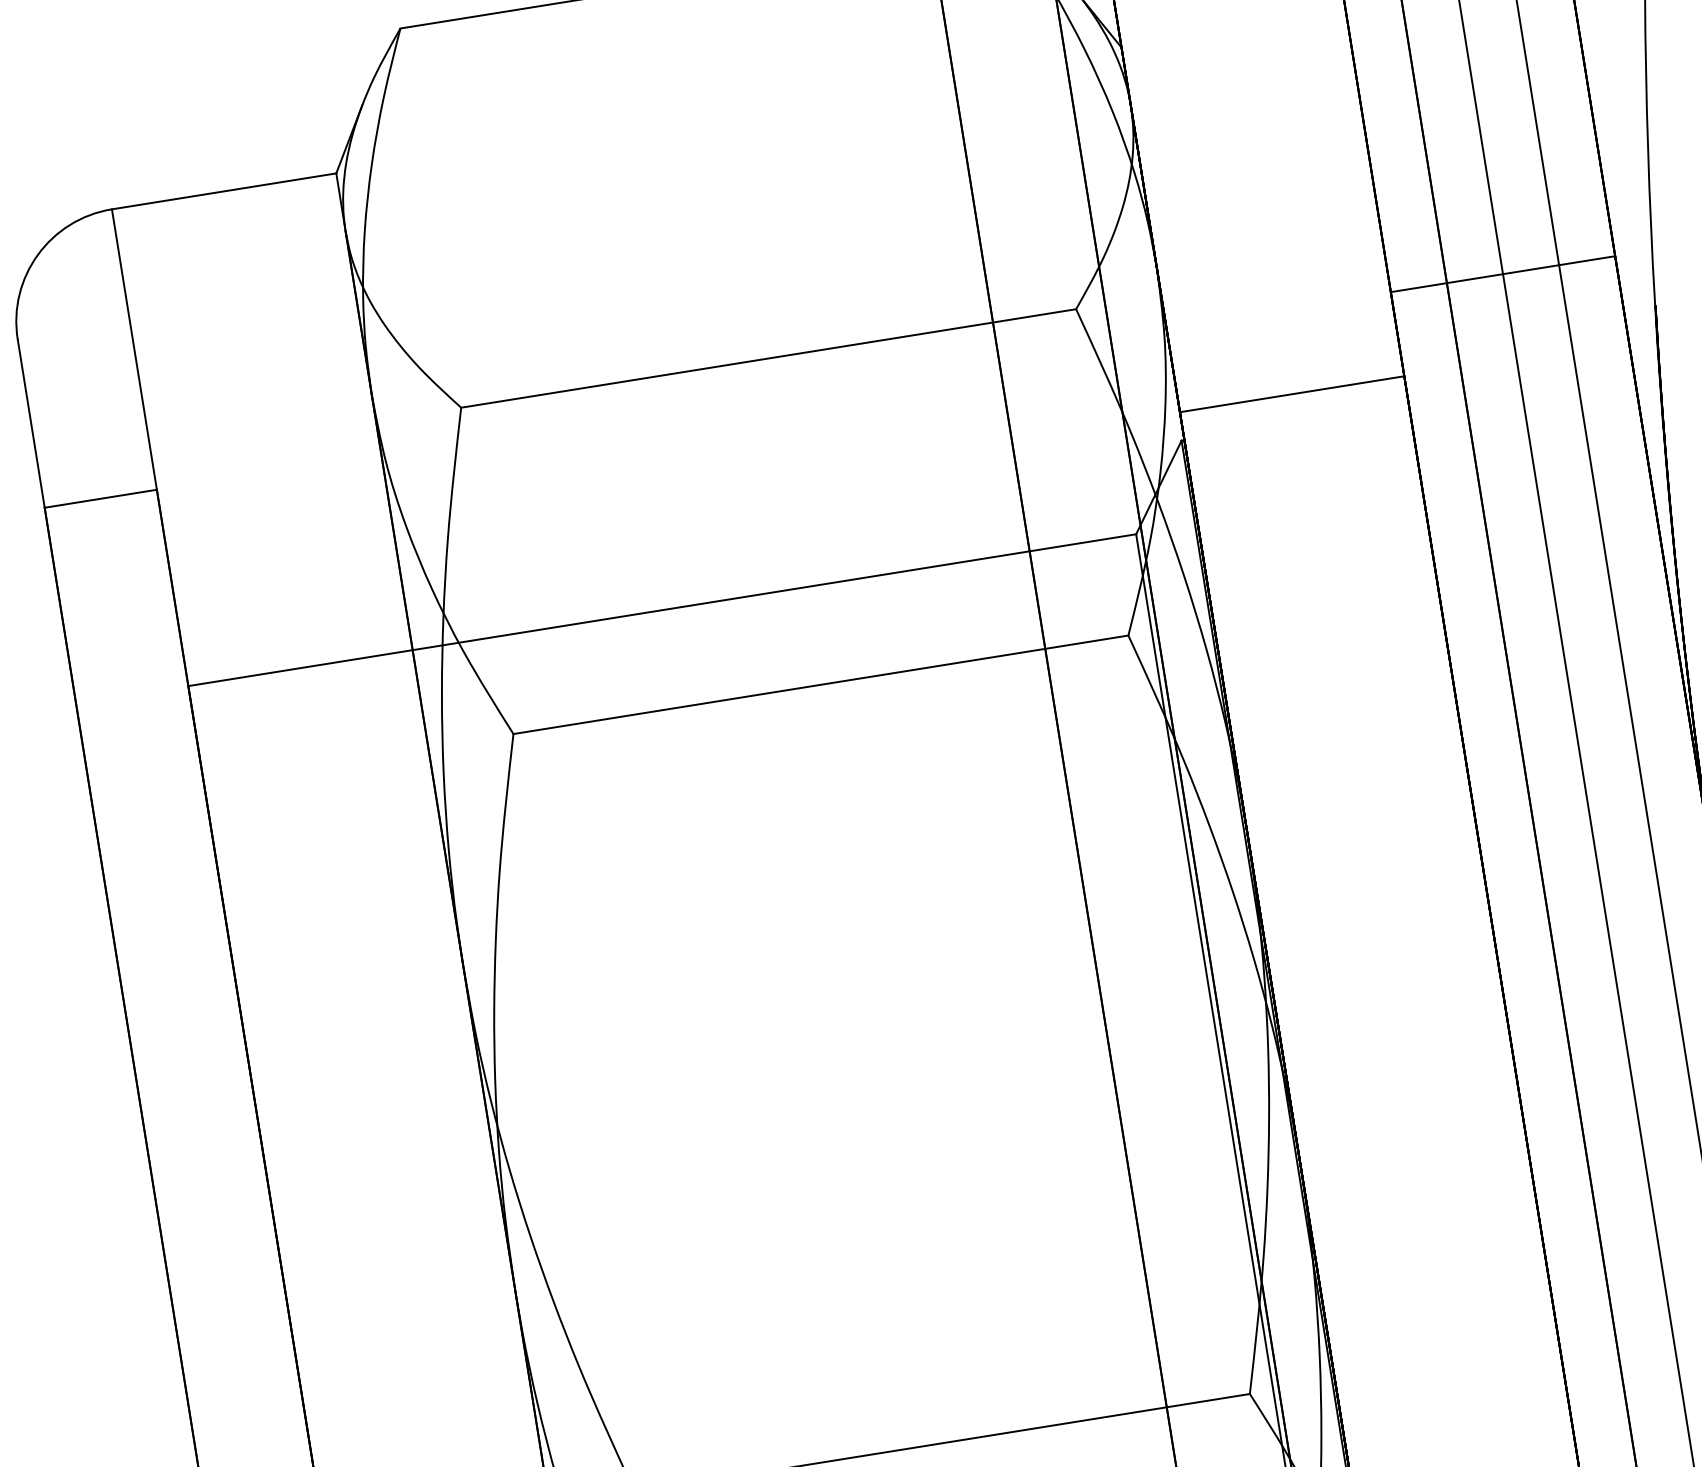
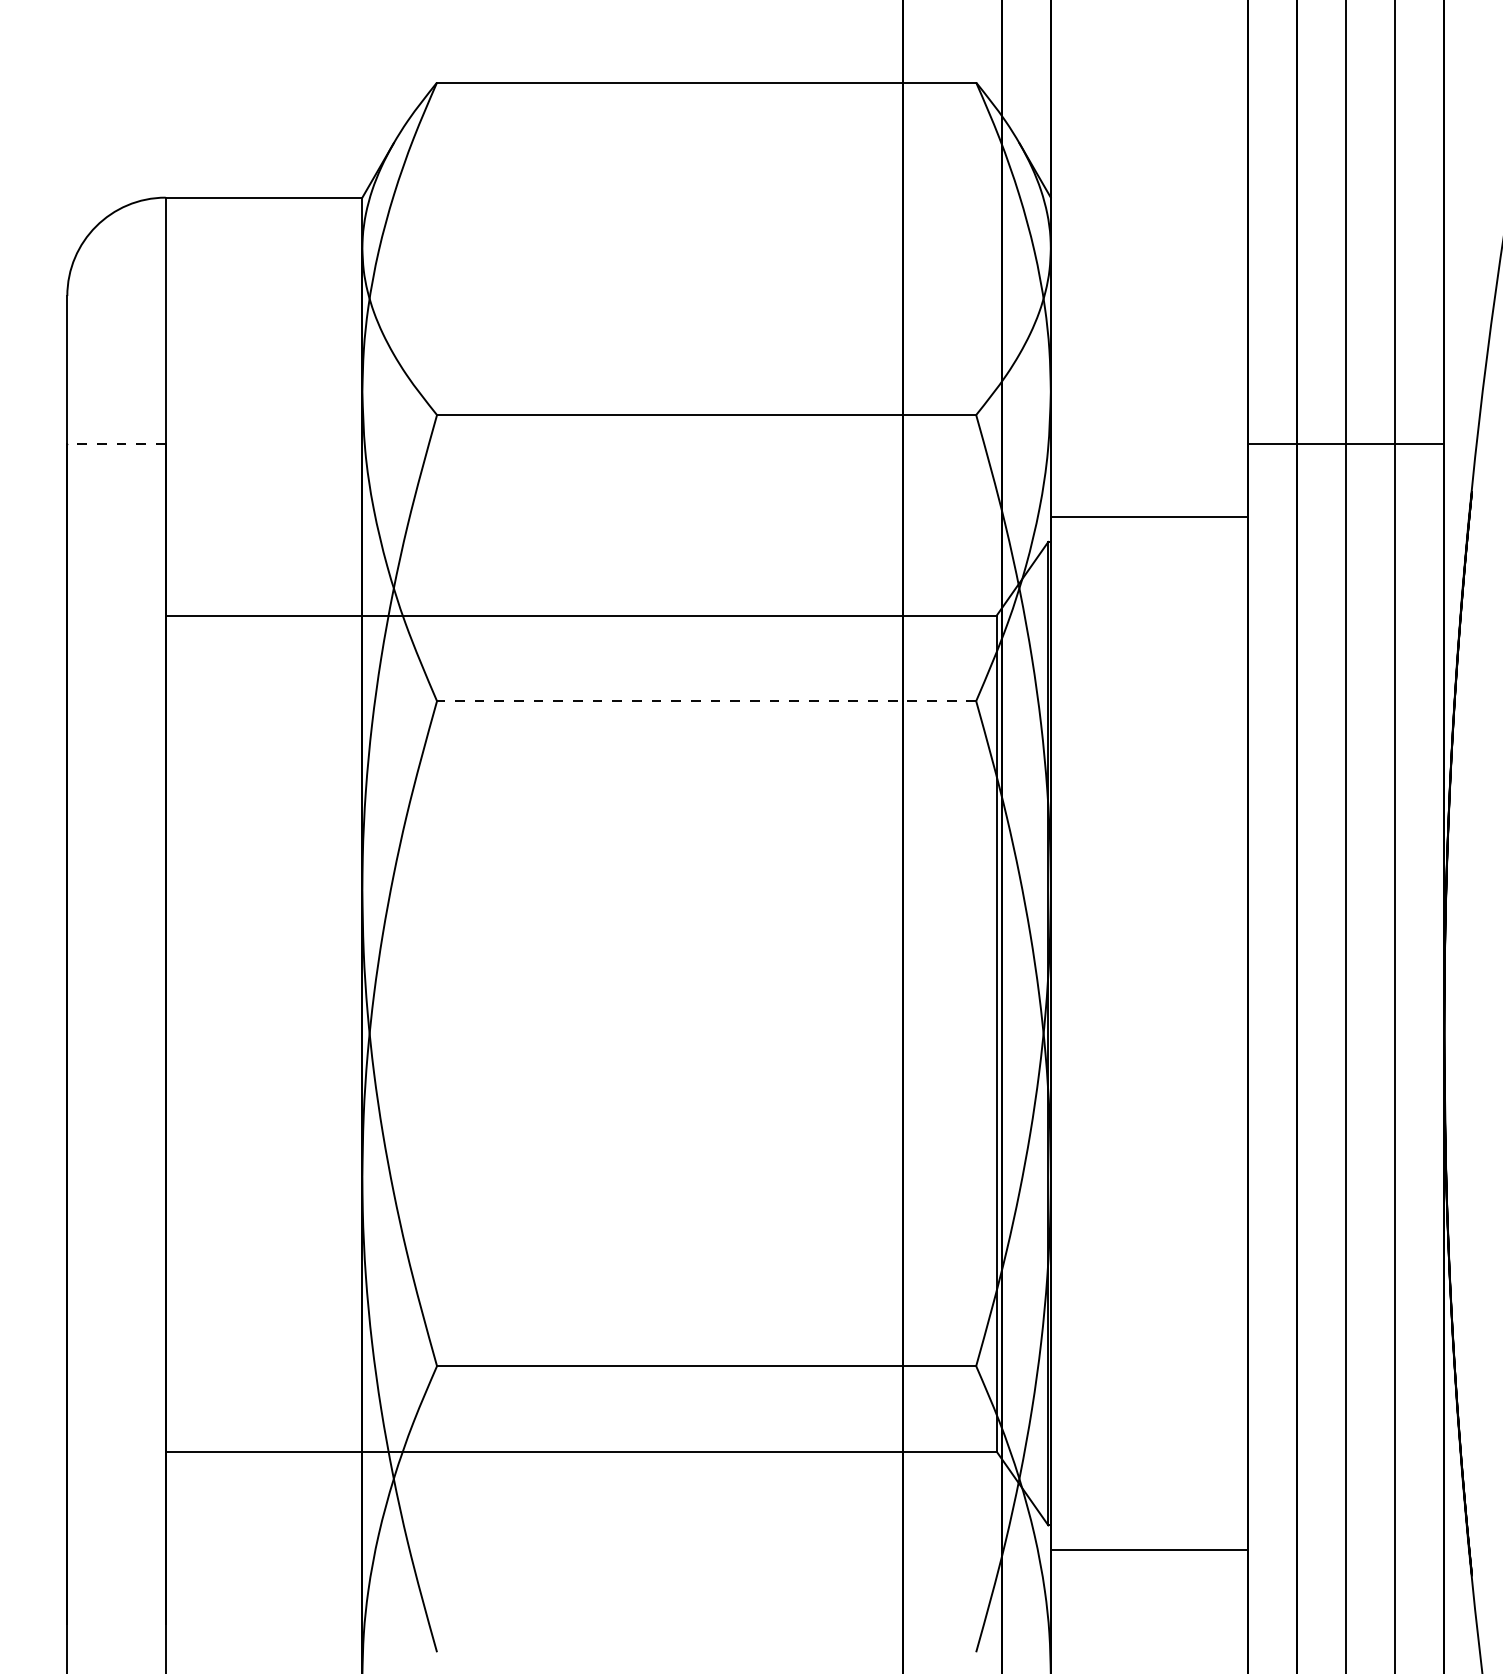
line: (100, 498) -> (116, 443), solid -> dashed
line: (820, 685) -> (706, 701), solid -> dashed

